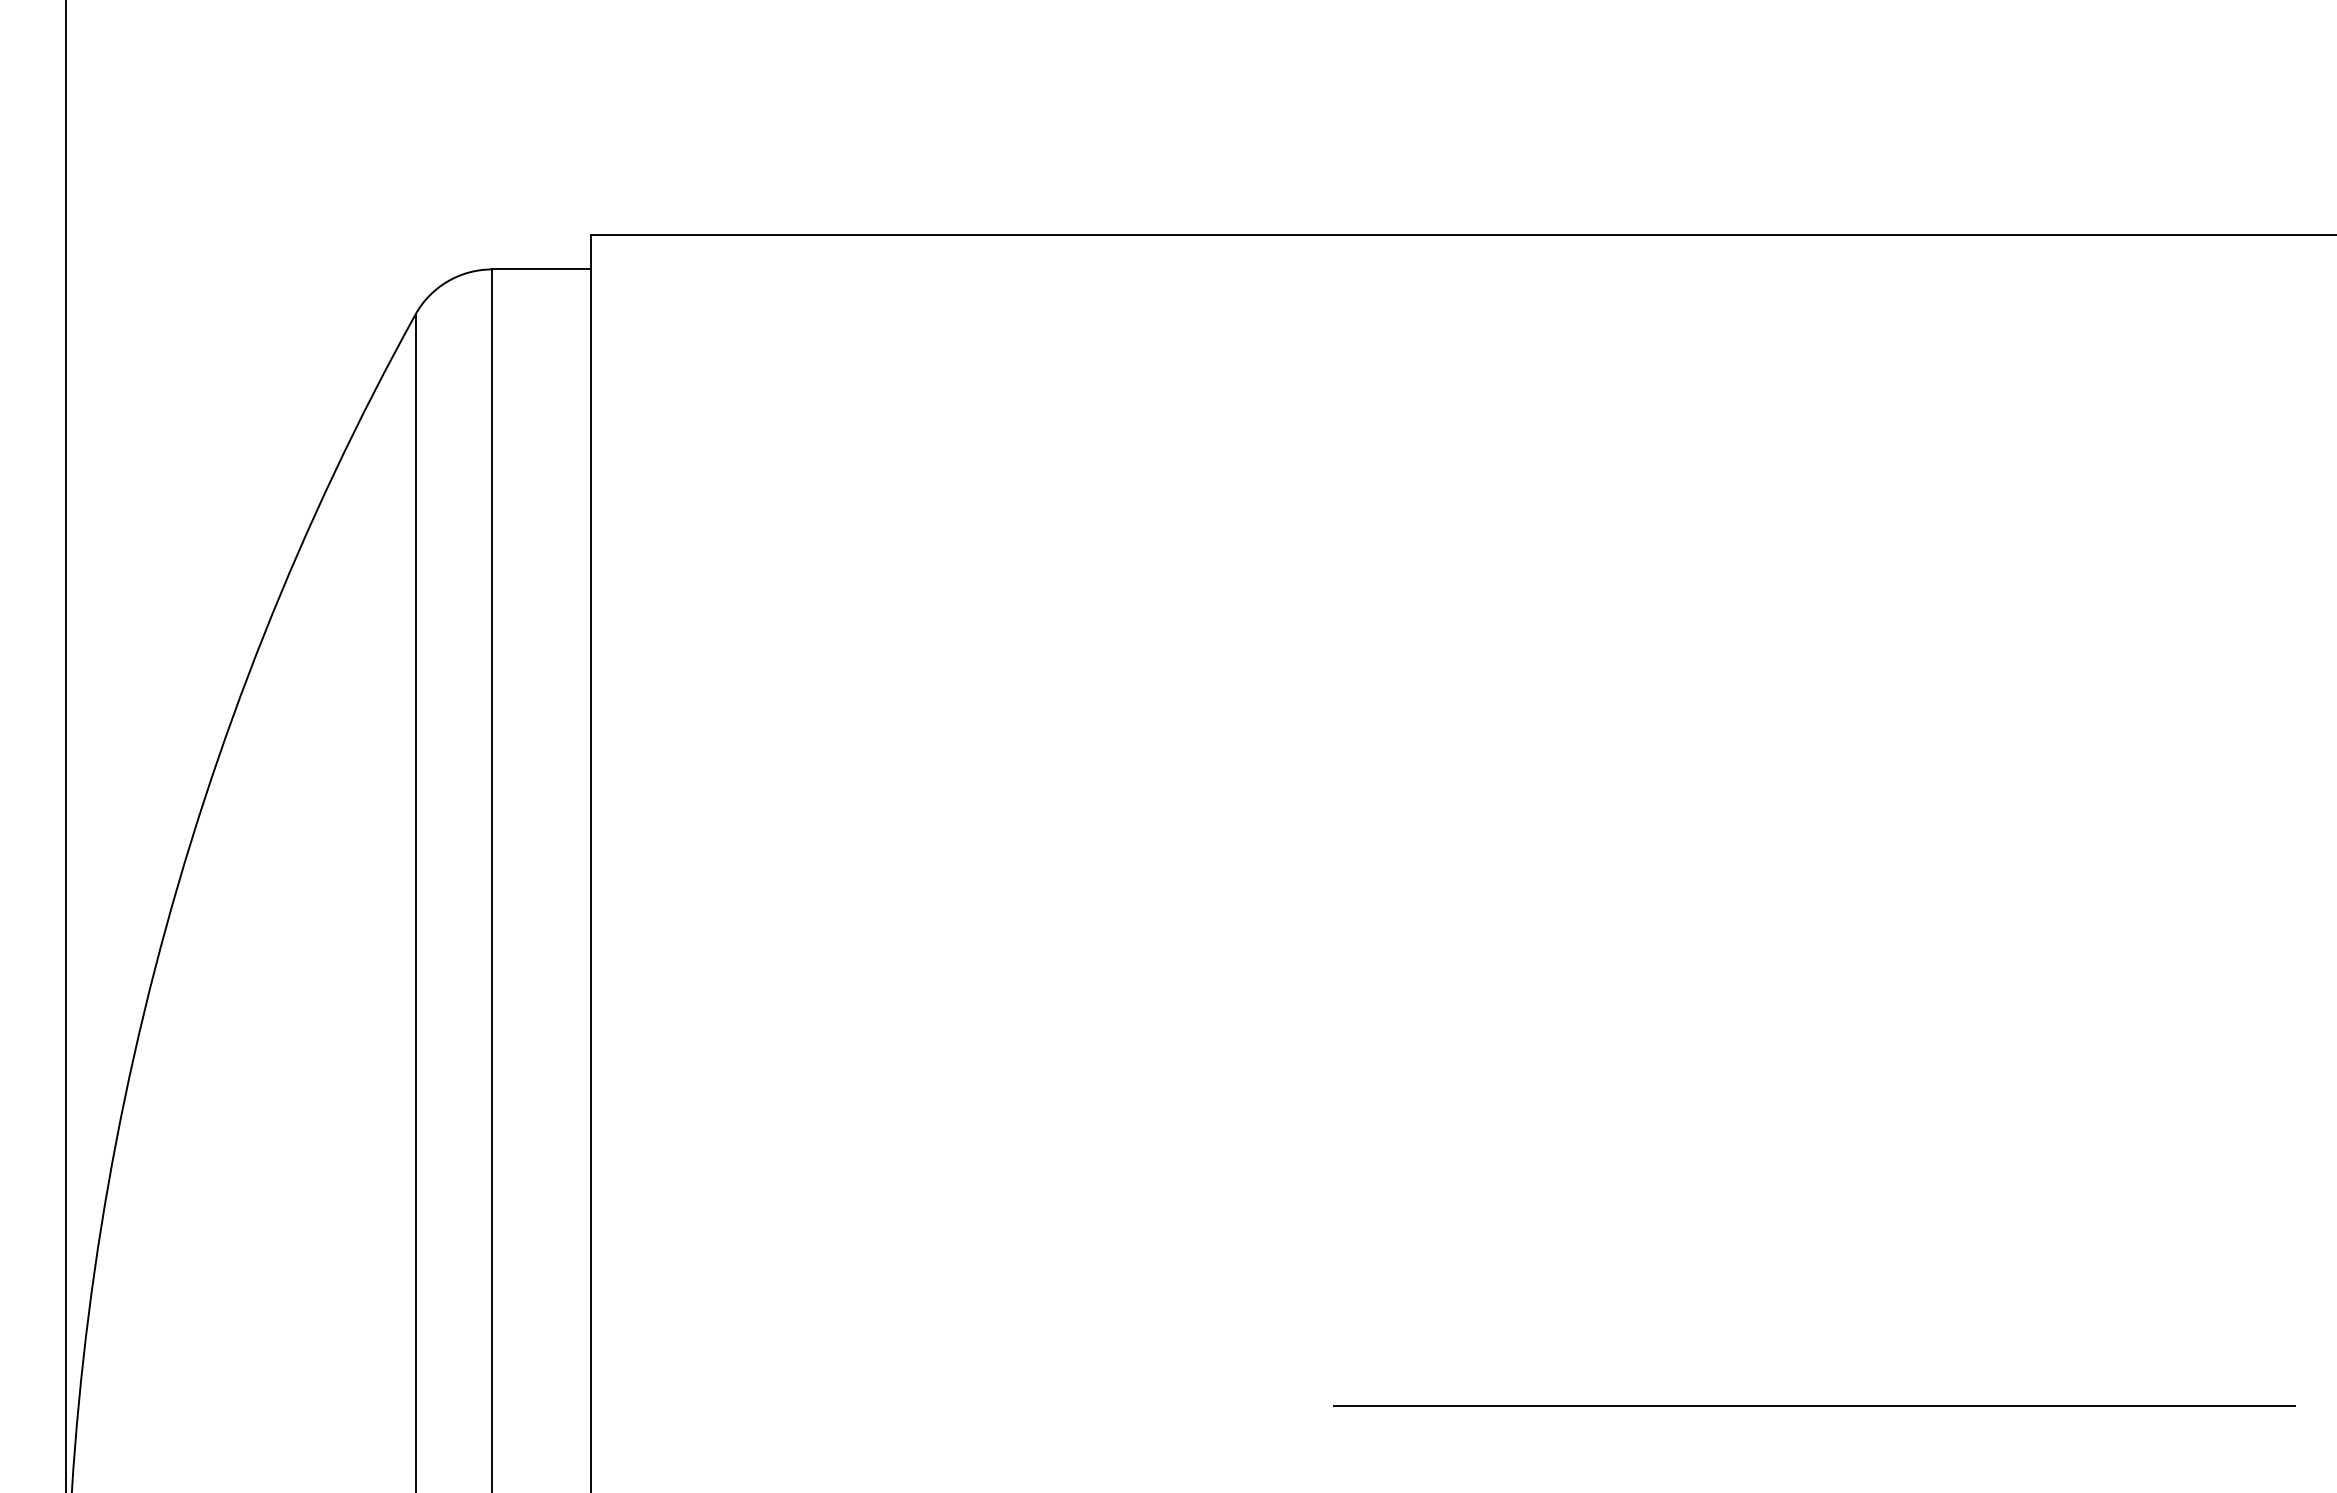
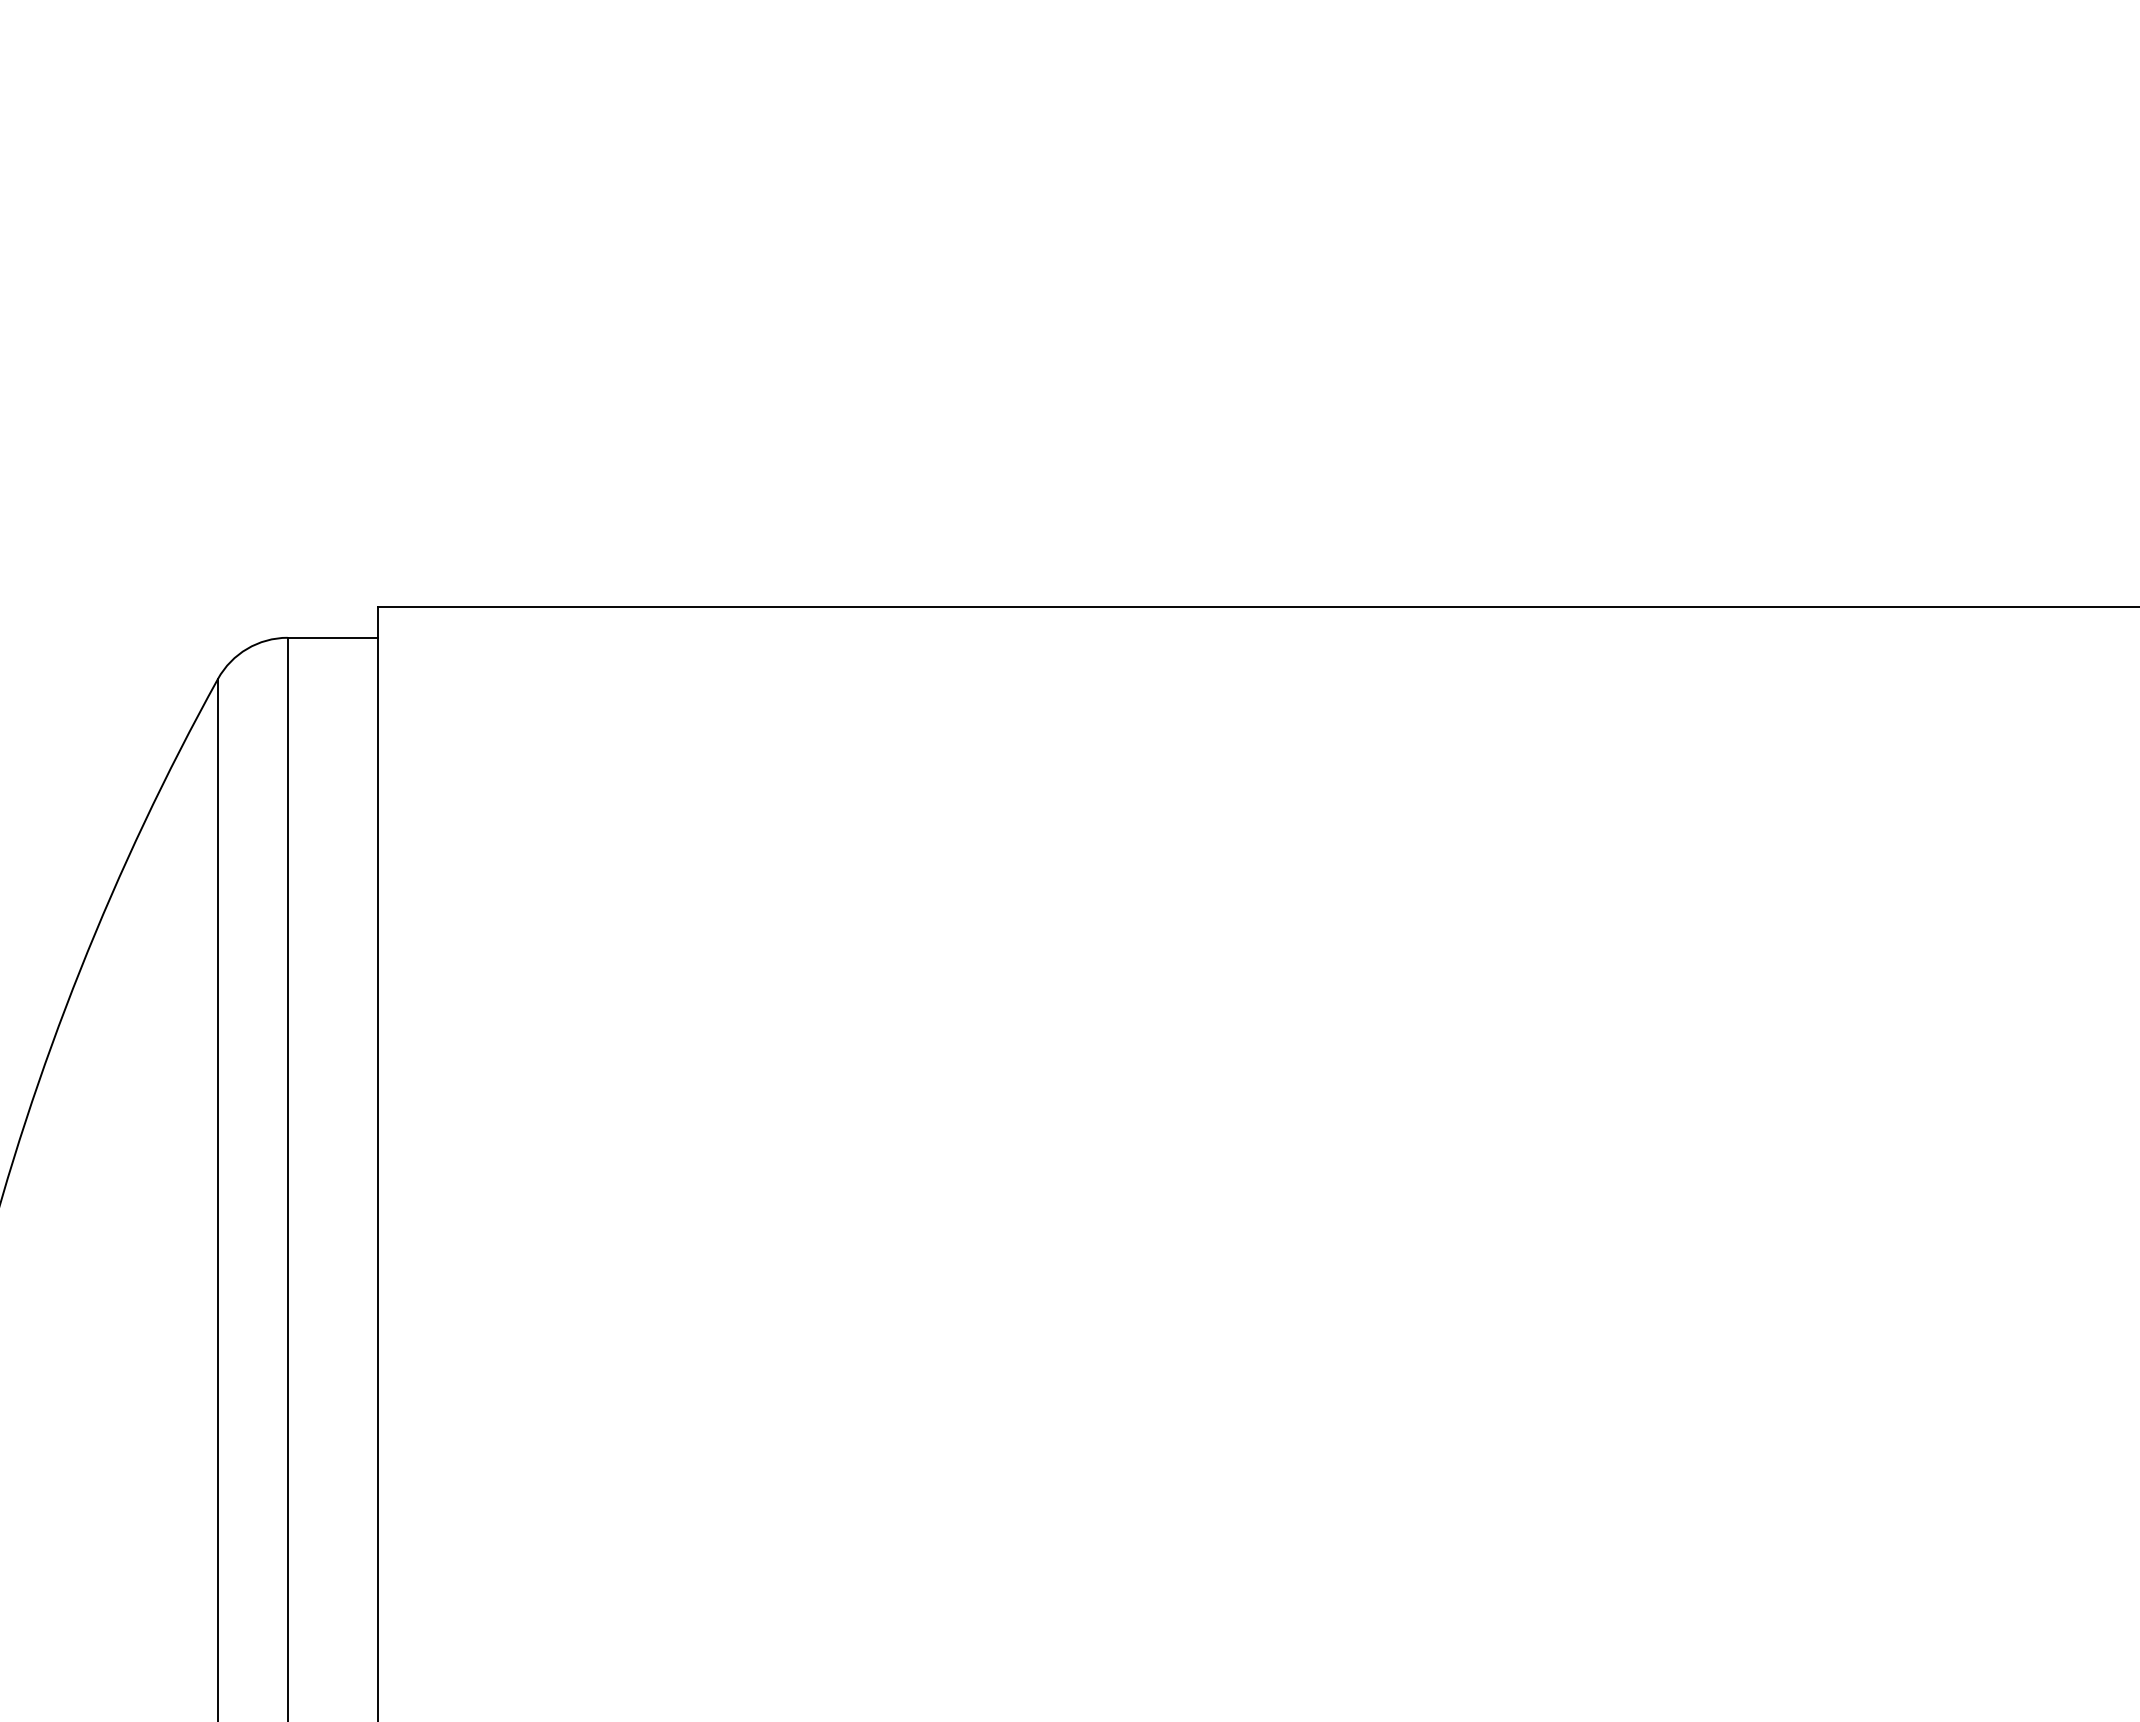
line: (1814, 1404) -> (1491, 1671), removed

